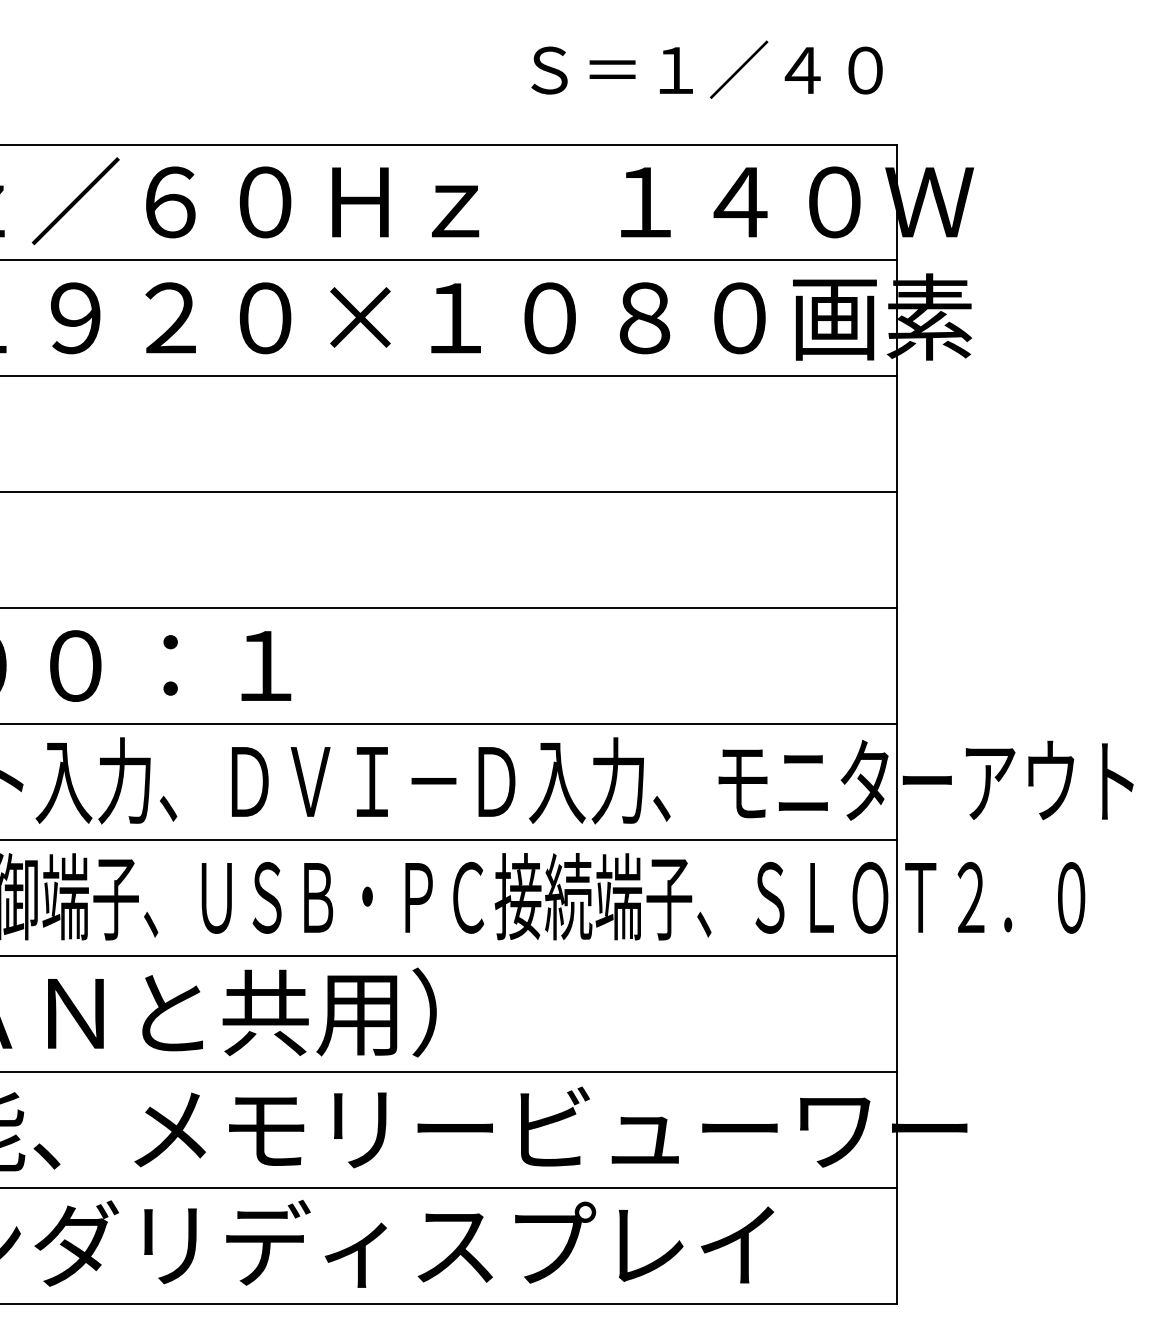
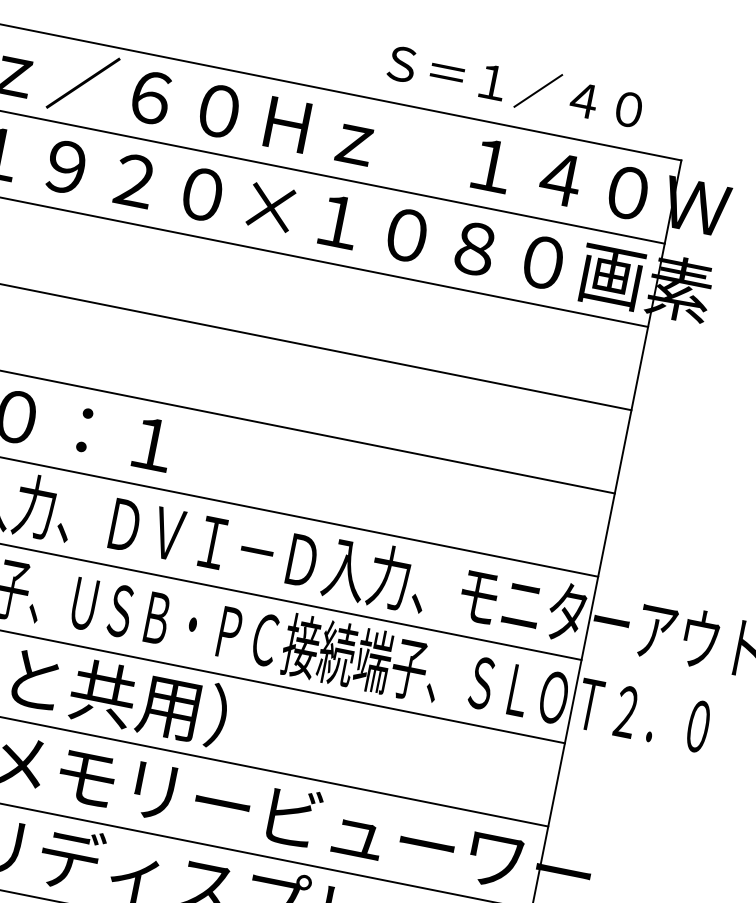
text: (706, 69) -> (514, 86), moved

